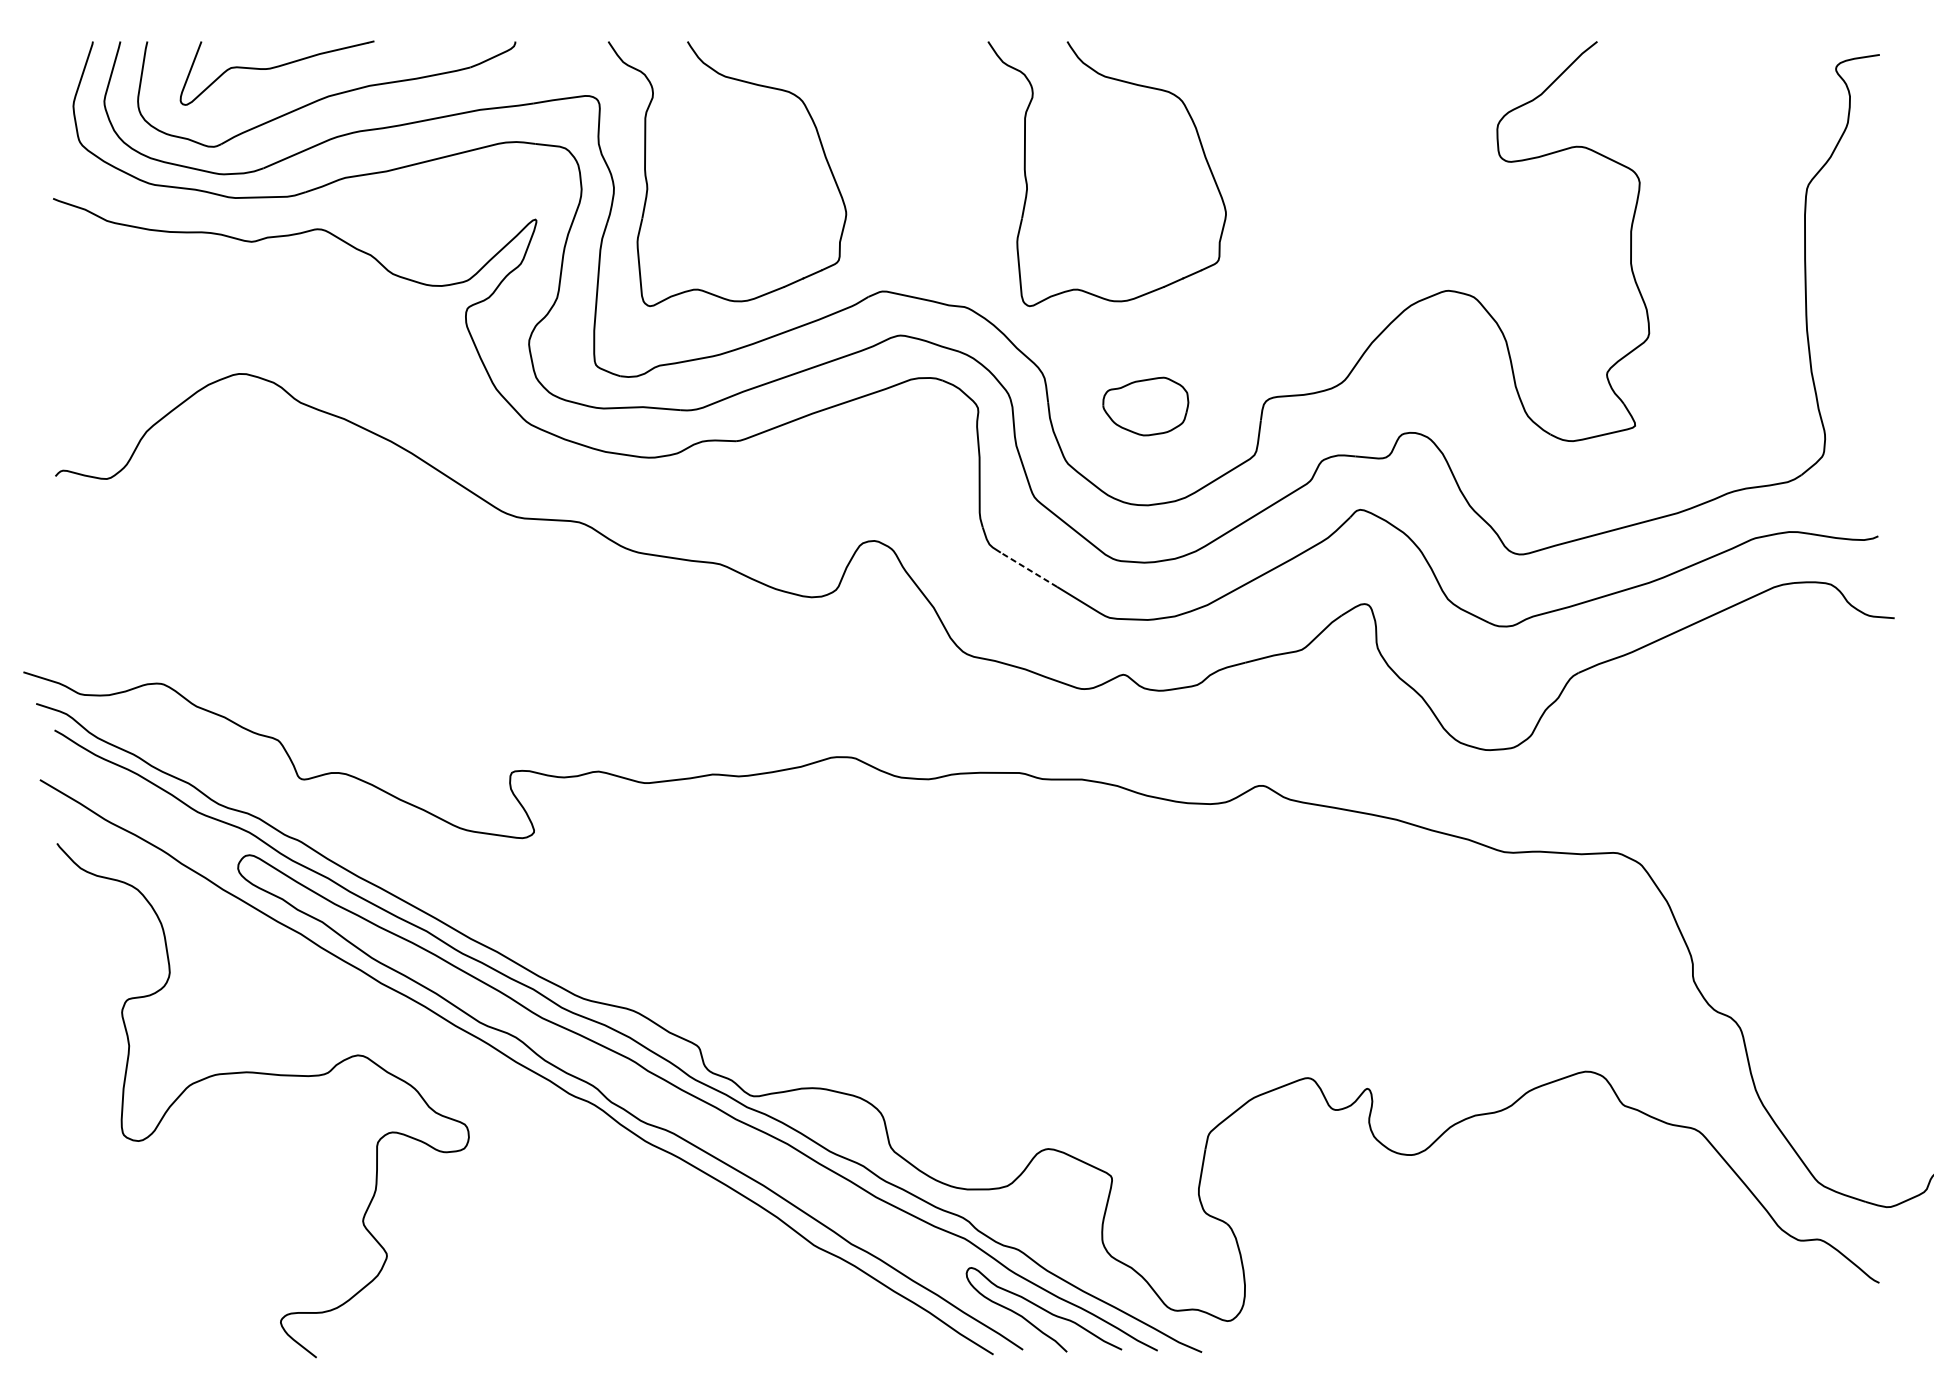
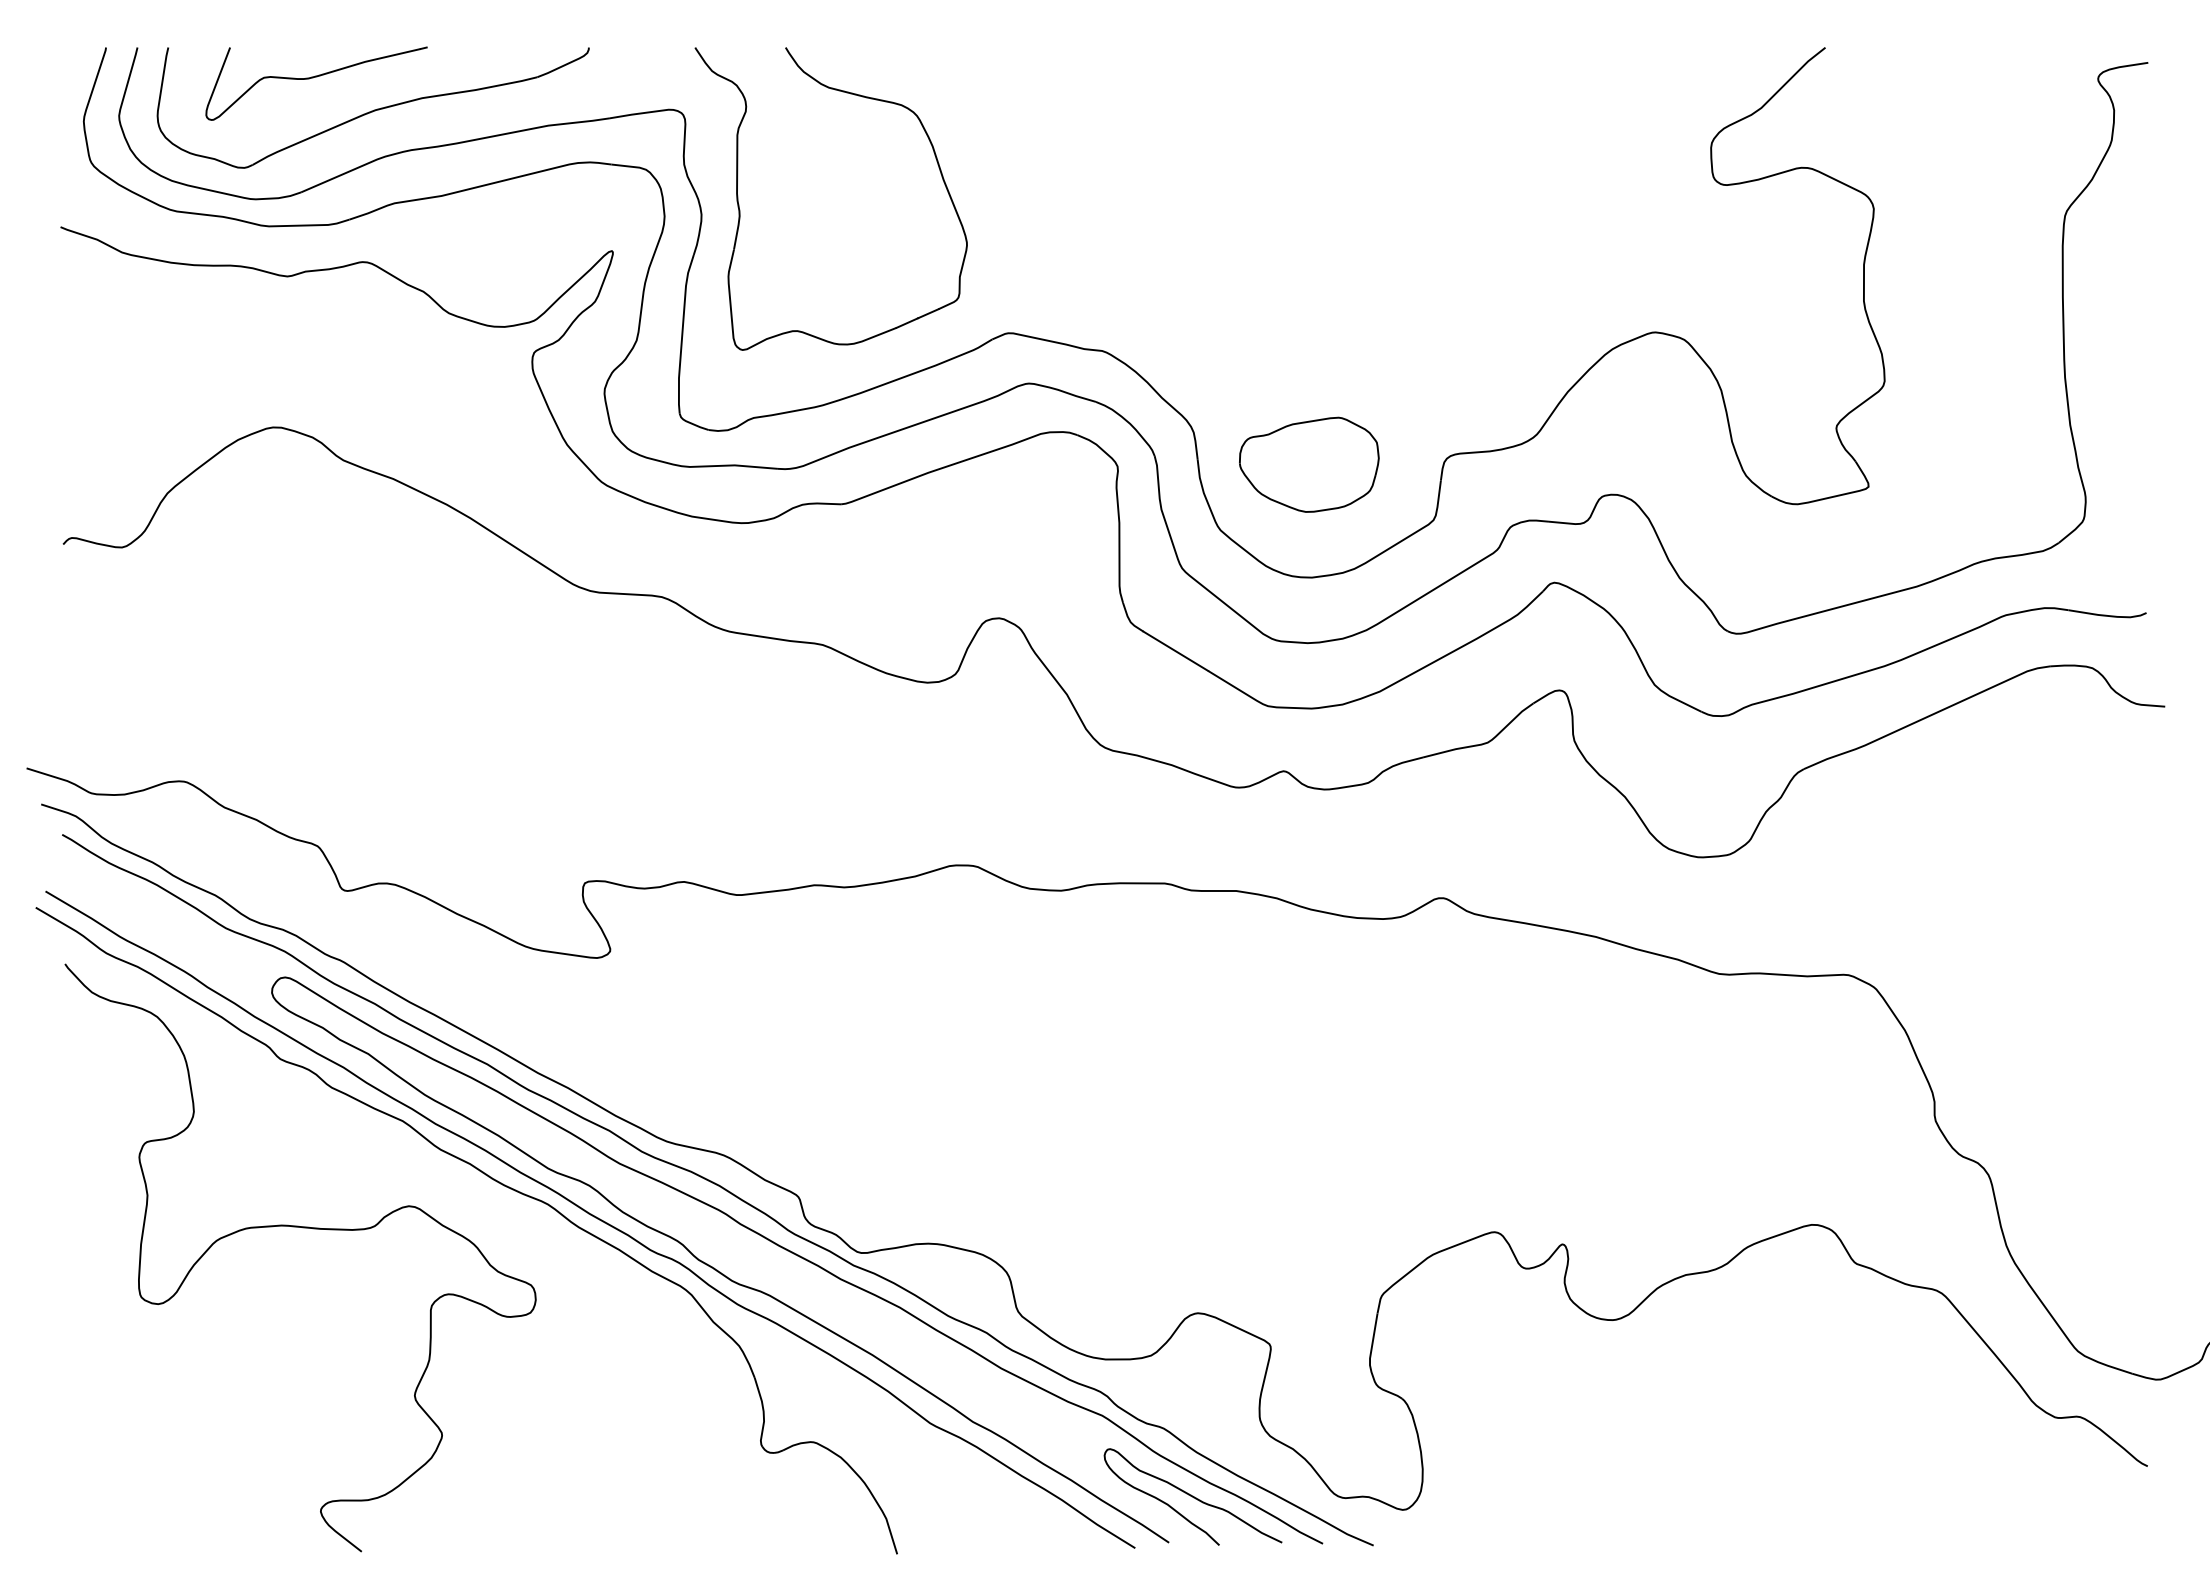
part: (1027, 183) -> (1174, 209), removed
part: (1145, 406) -> (1309, 464), size x1.43
line: (1028, 570) -> (1175, 651), dashed -> solid
part: (434, 1034) -> (496, 1182), added

